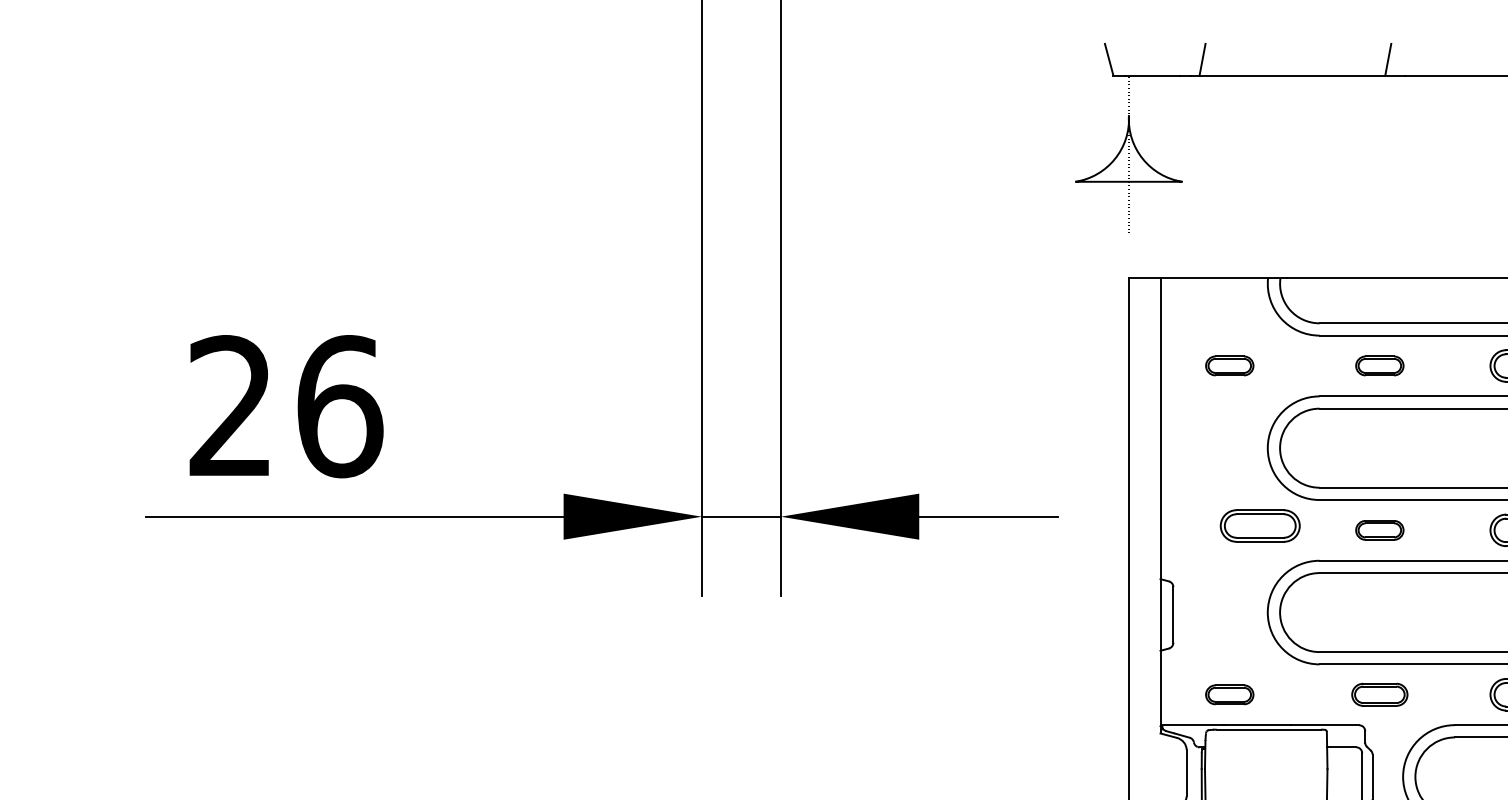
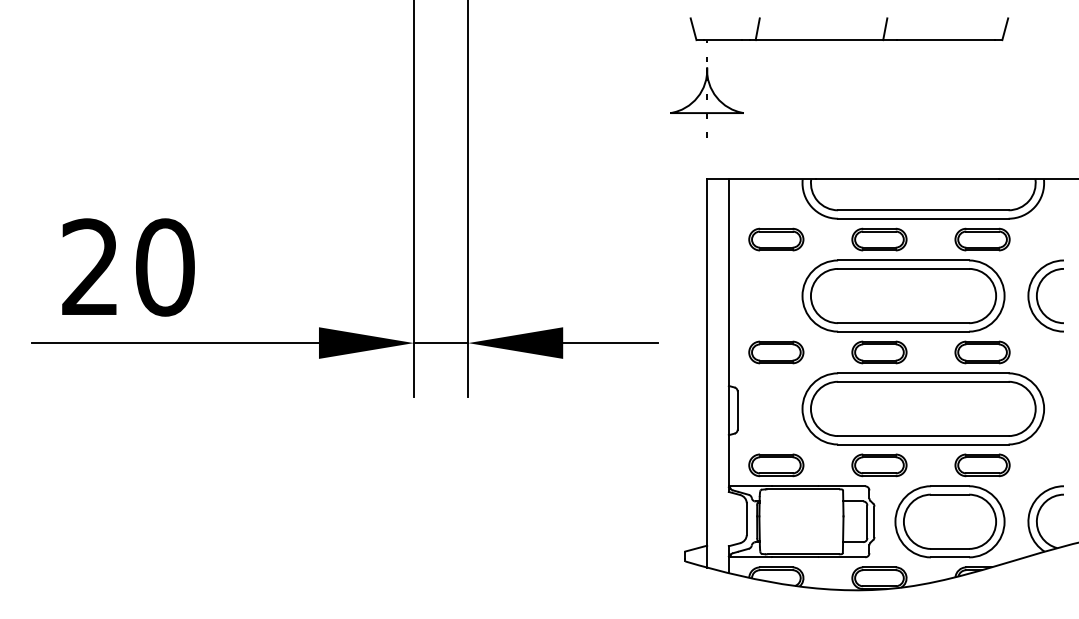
part: (1229, 365) -> (776, 239), size x1.67
part: (1379, 365) -> (879, 239), size x1.67
text: (340, 406) -> (165, 267), 26 -> 20
part: (1260, 526) -> (776, 352), moved
part: (1379, 530) -> (879, 352), size x1.67
part: (1229, 694) -> (776, 465), size x1.67
part: (1379, 694) -> (879, 465), size x1.43

